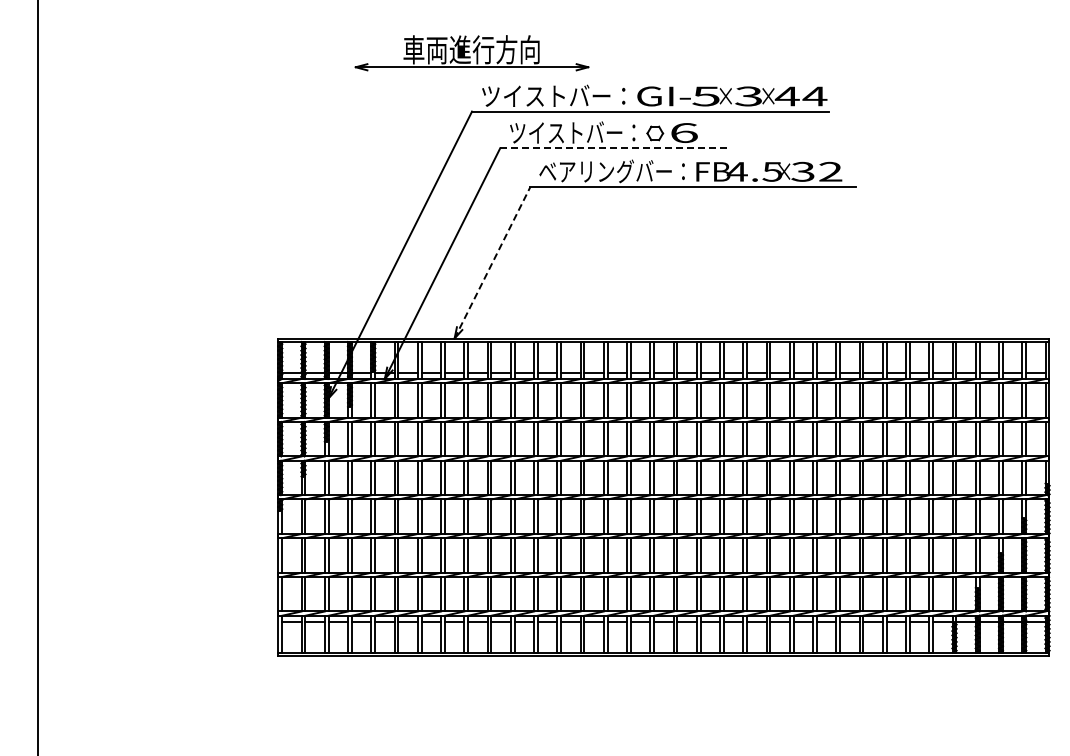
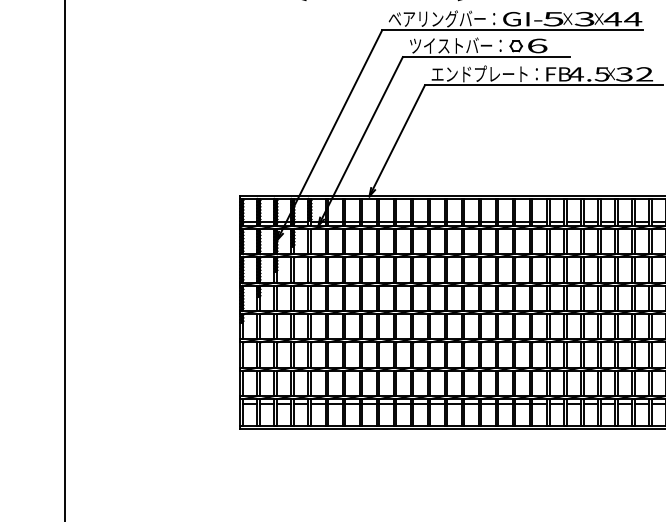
text: (553, 95) -> (441, 18), ツイストバー： -> ベアリングバー：
line: (615, 148) -> (487, 57), dashed -> solid
text: (605, 171) -> (479, 74), ベアリングバー： -> エンドプレート：
line: (492, 262) -> (397, 140), dashed -> solid

